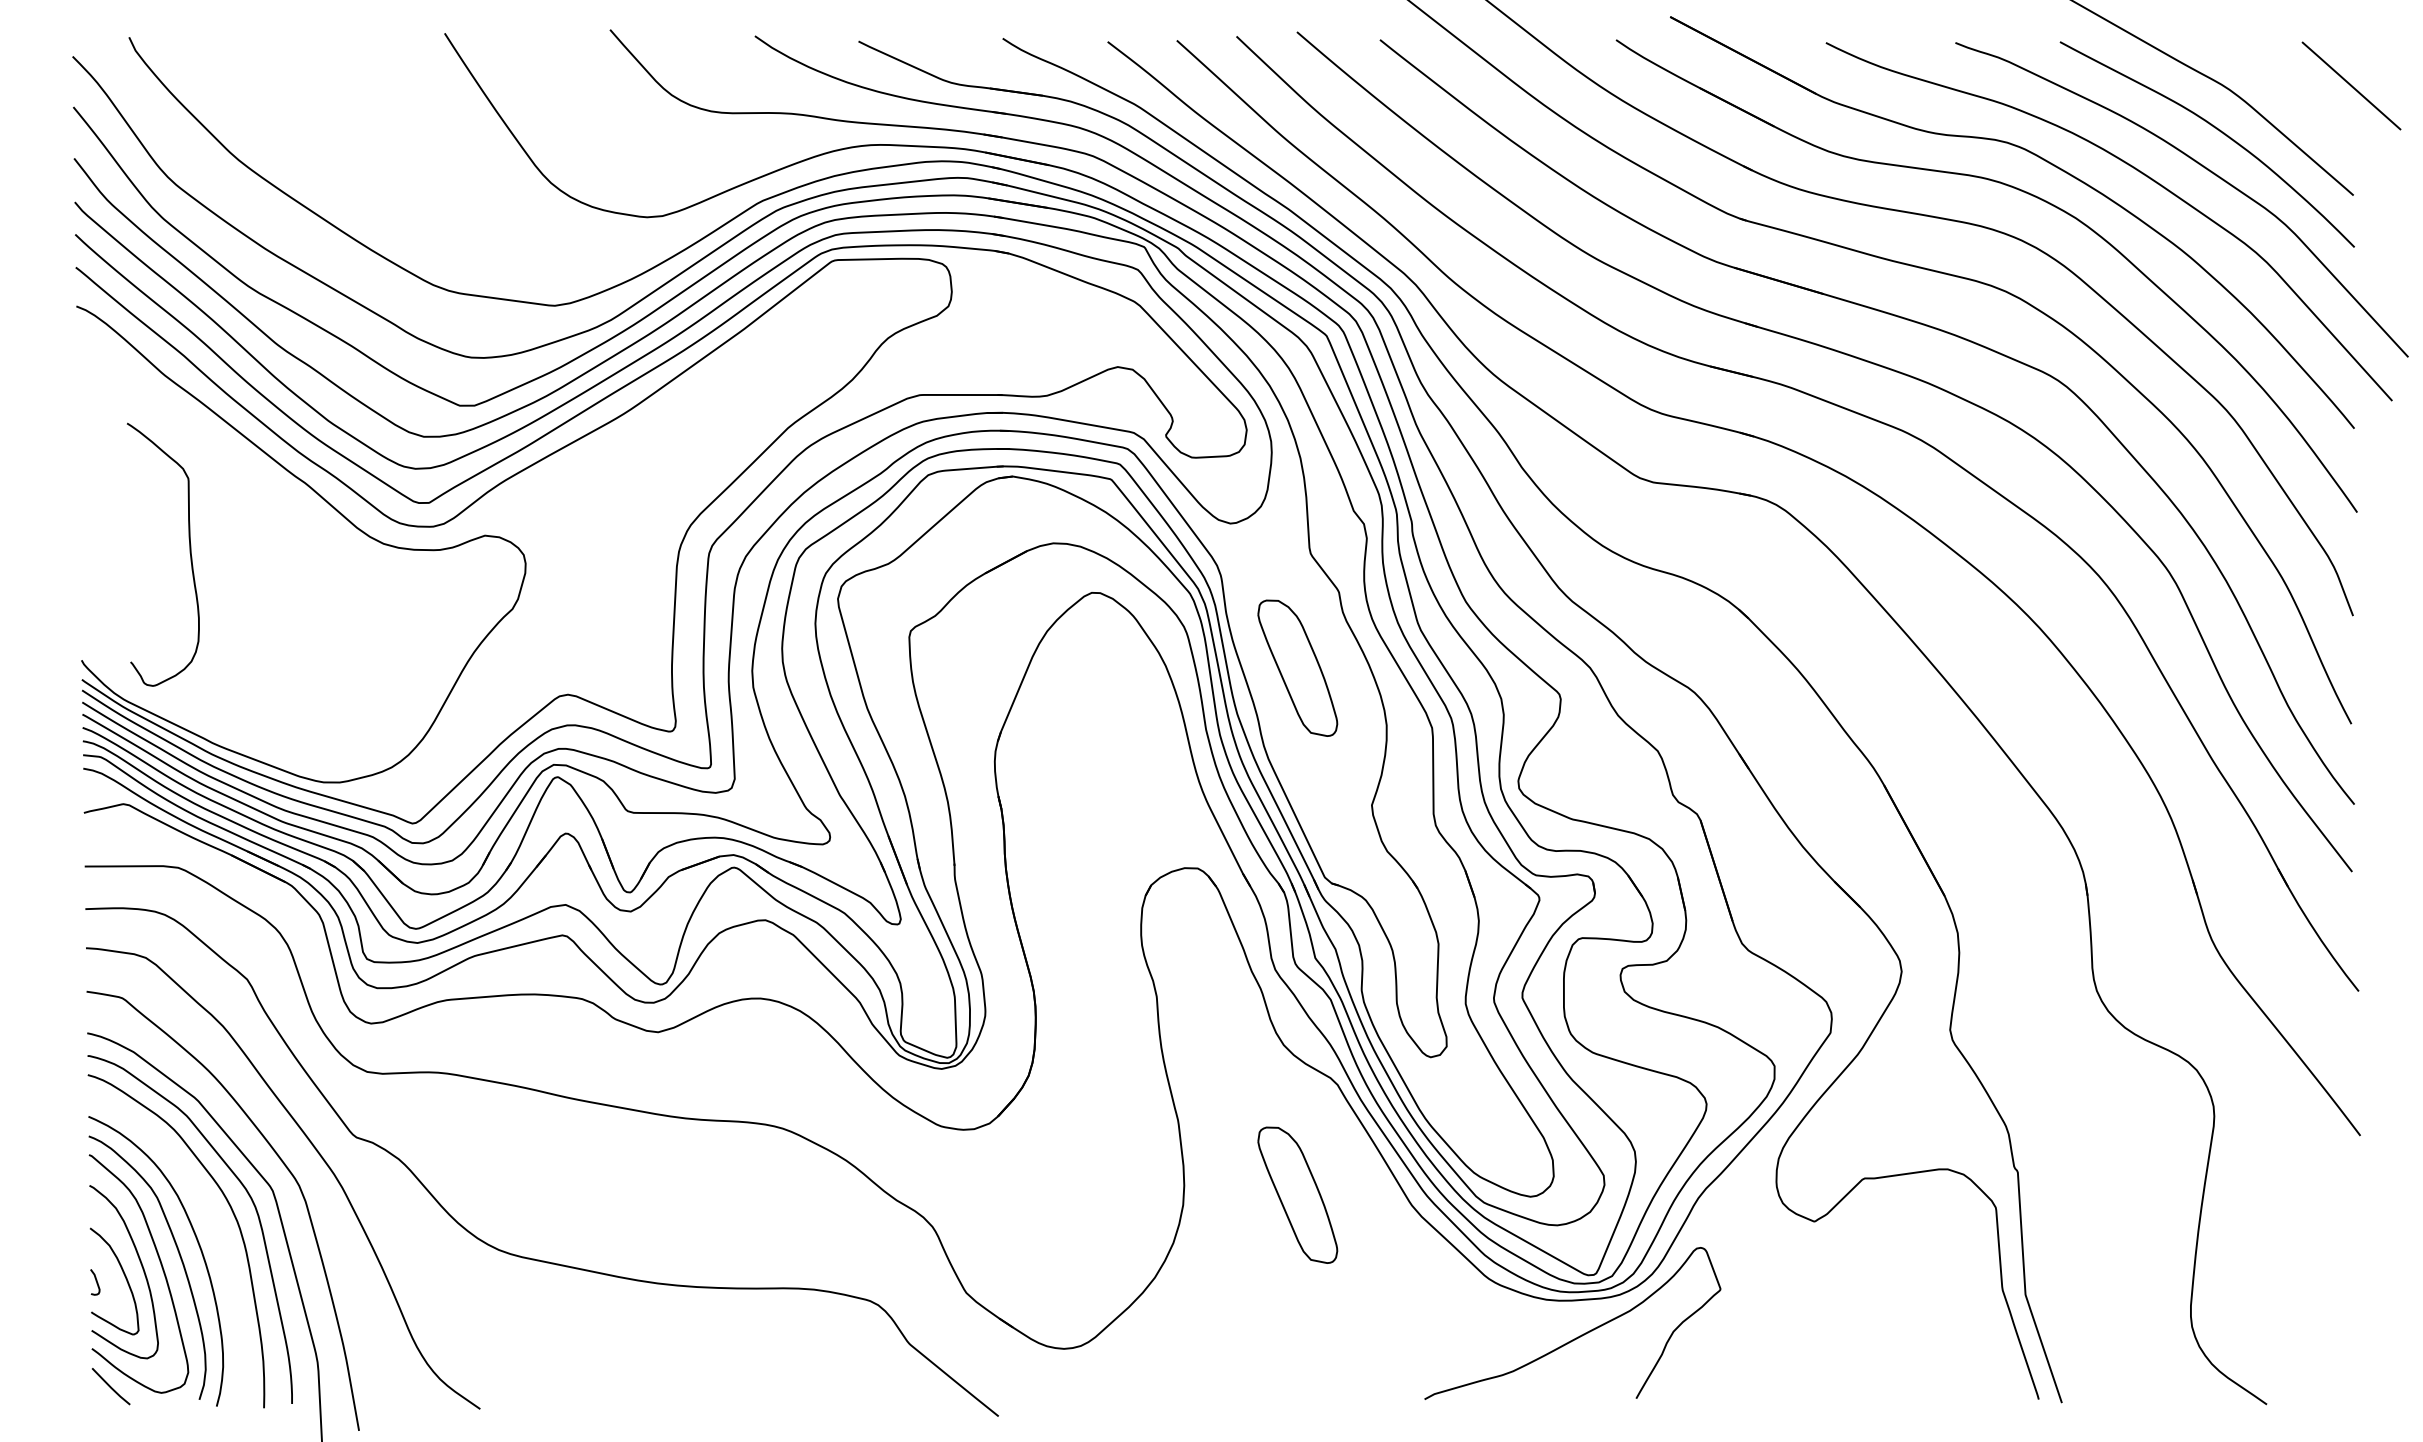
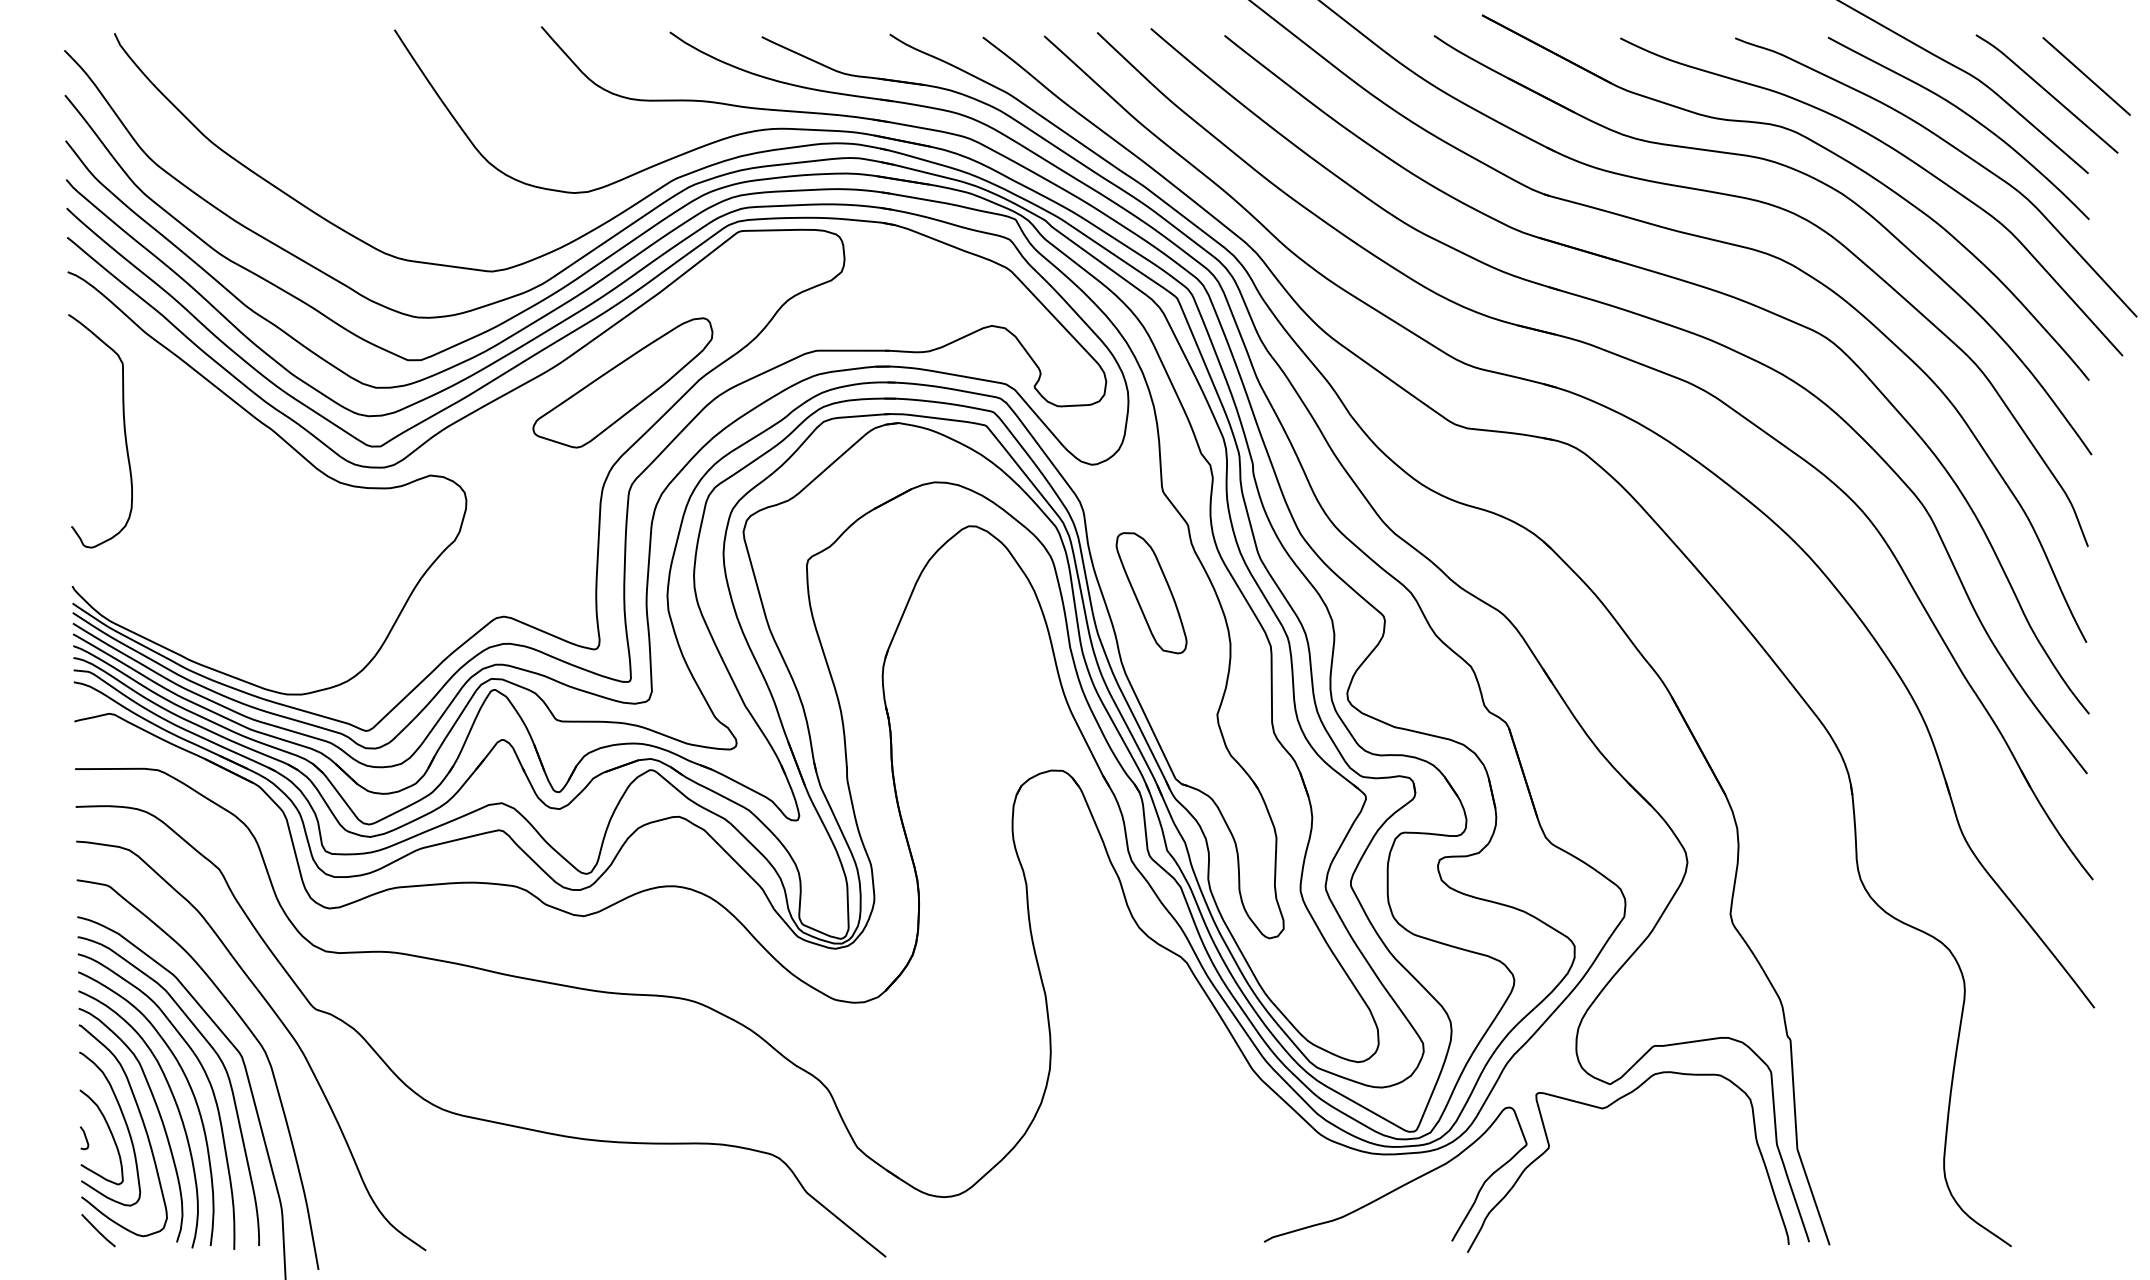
curve: (2307, 104) -> (2047, 92), added
part: (701, 431) -> (622, 383), added
curve: (189, 553) -> (123, 430), moved
part: (1297, 1194) -> (1151, 1060), removed
curve: (215, 1229) -> (191, 1091), added
curve: (1811, 1248) -> (1607, 1108), added

